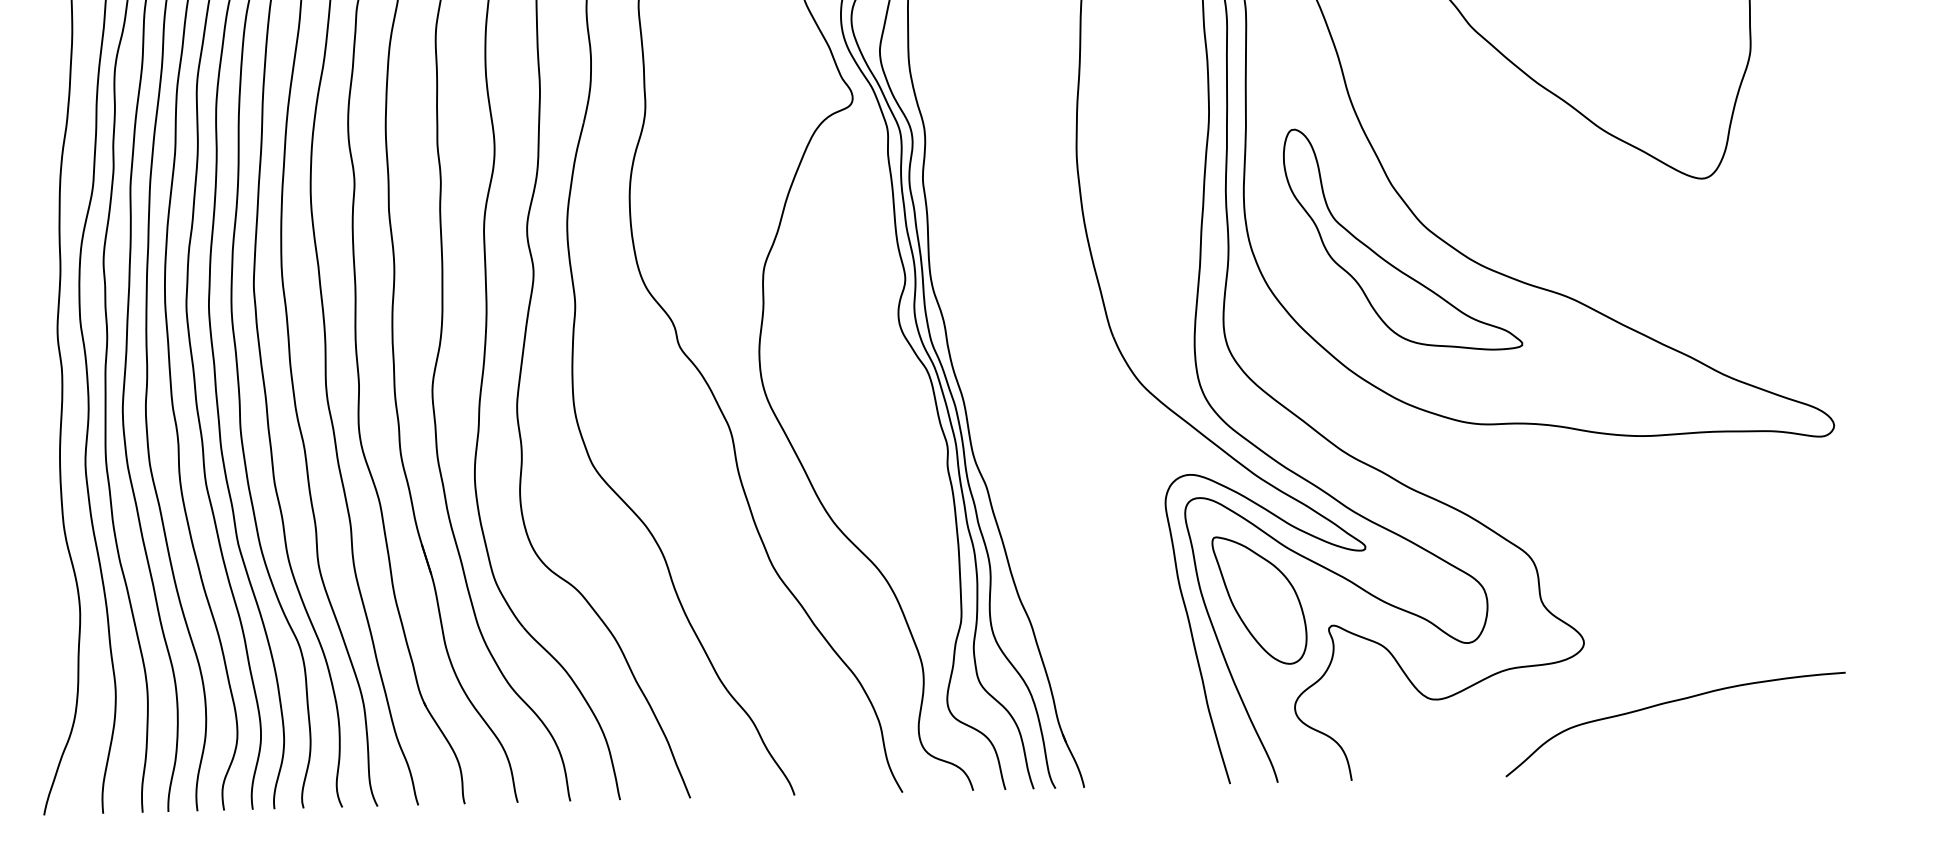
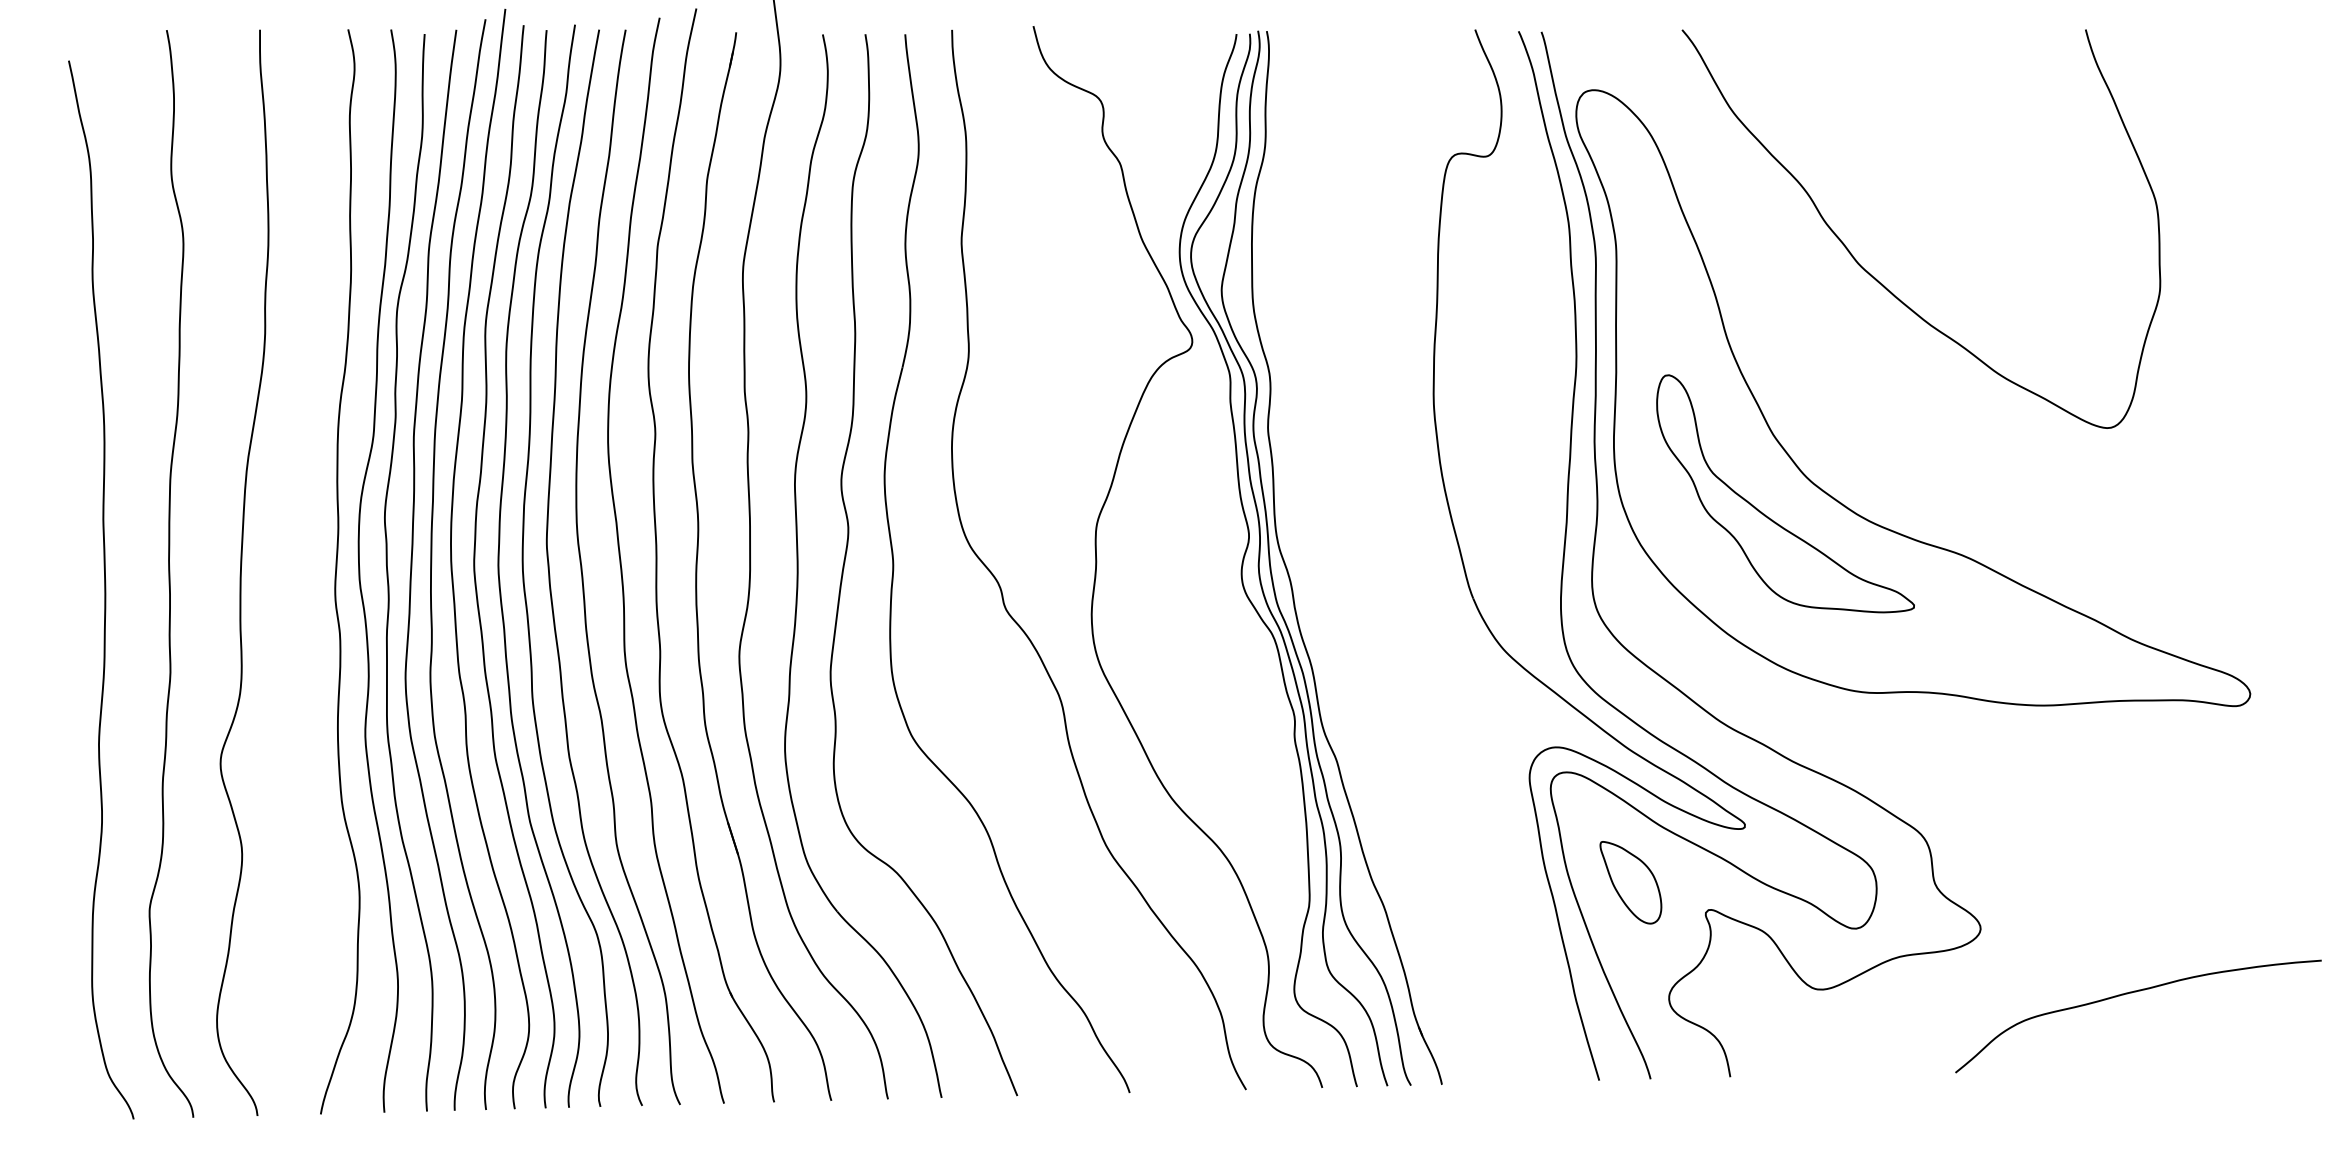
part: (1259, 600) -> (1630, 882), size x0.6
curve: (1670, 703) -> (2132, 993), moved

